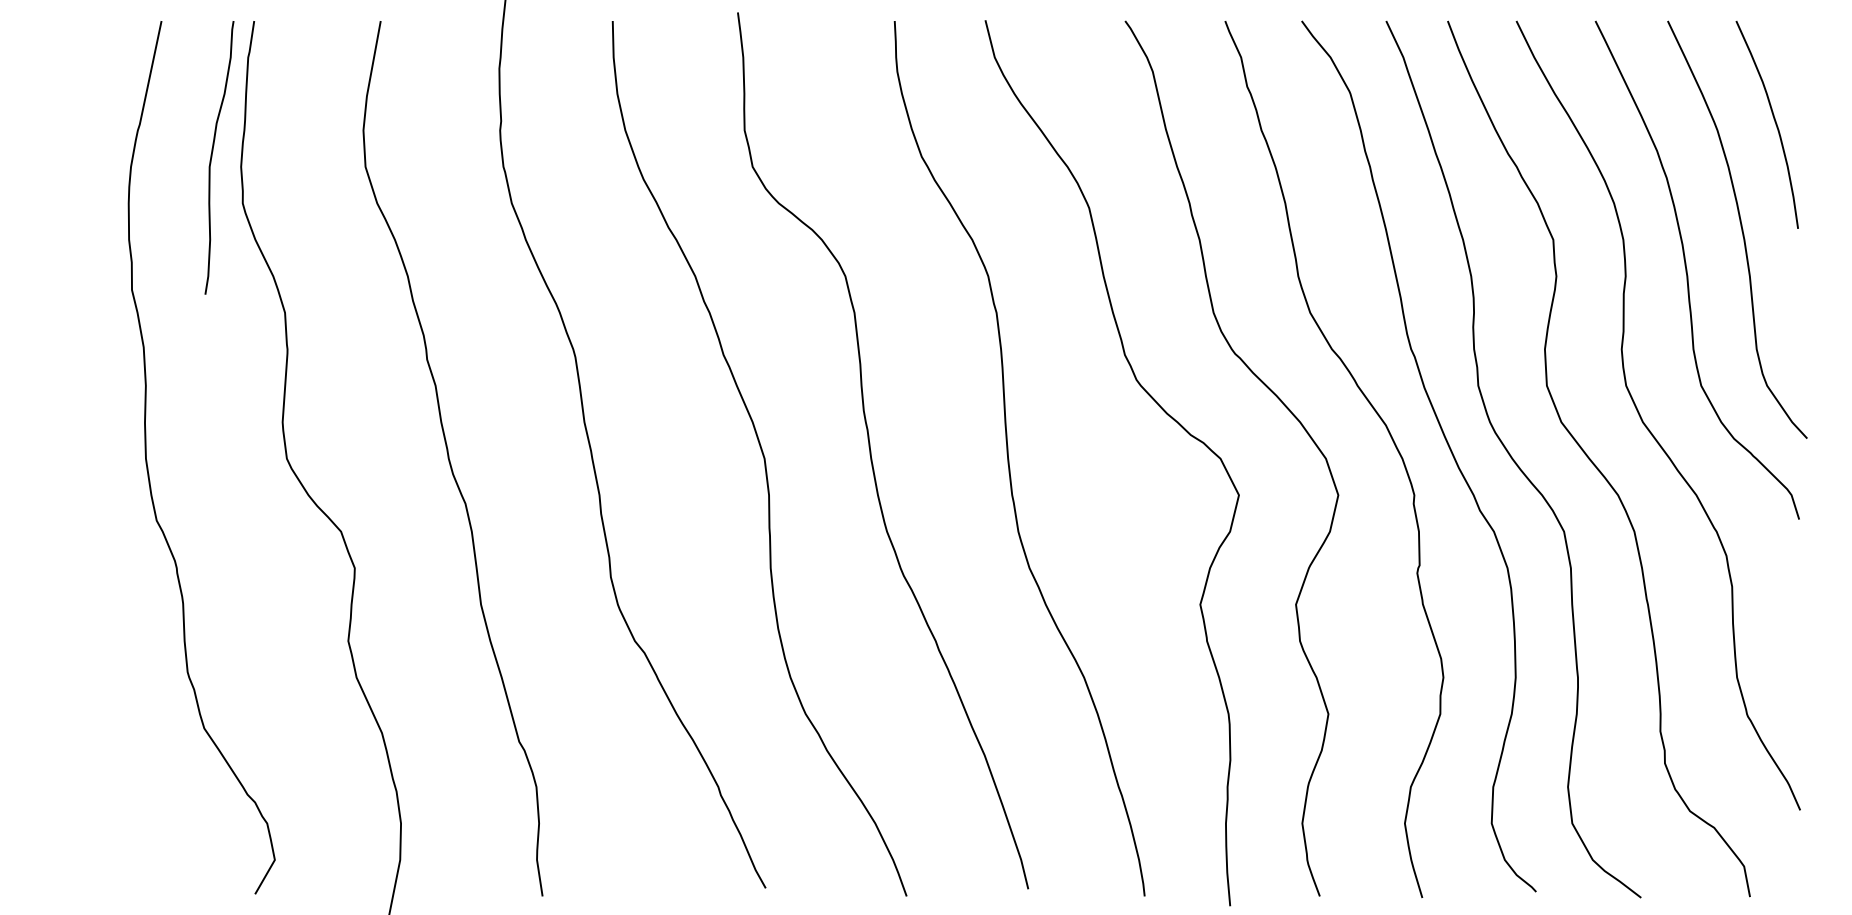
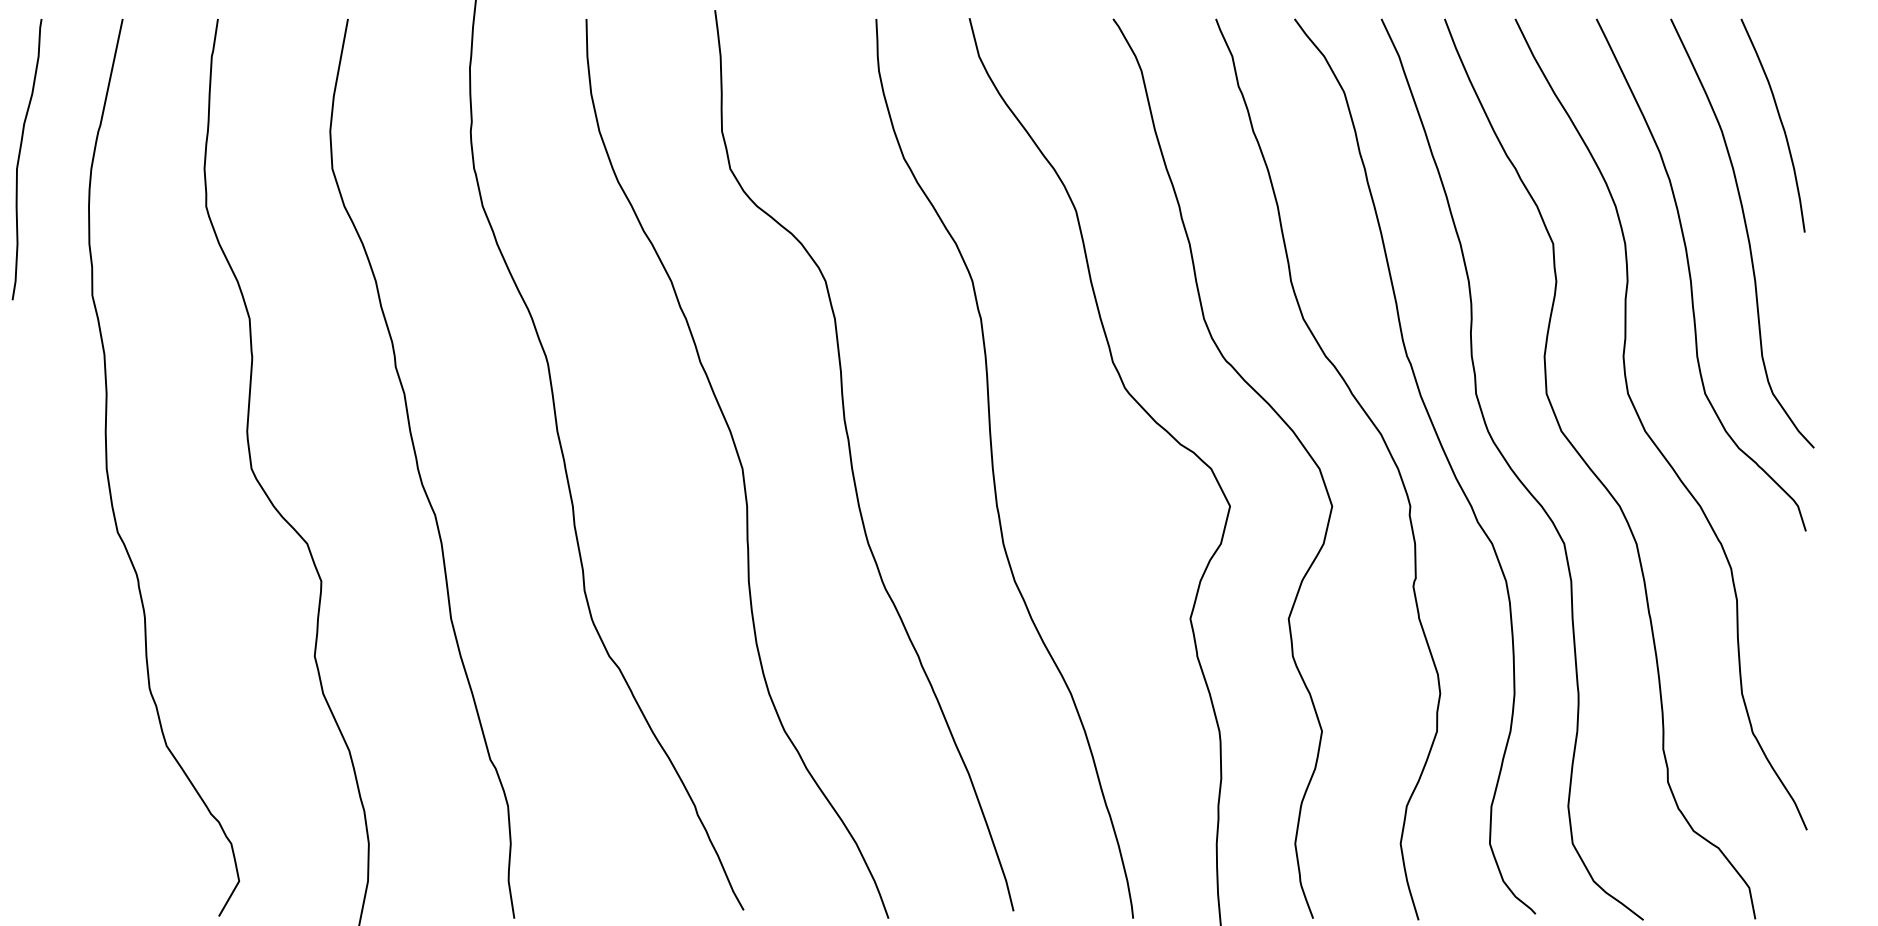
curve: (212, 157) -> (19, 159), moved

